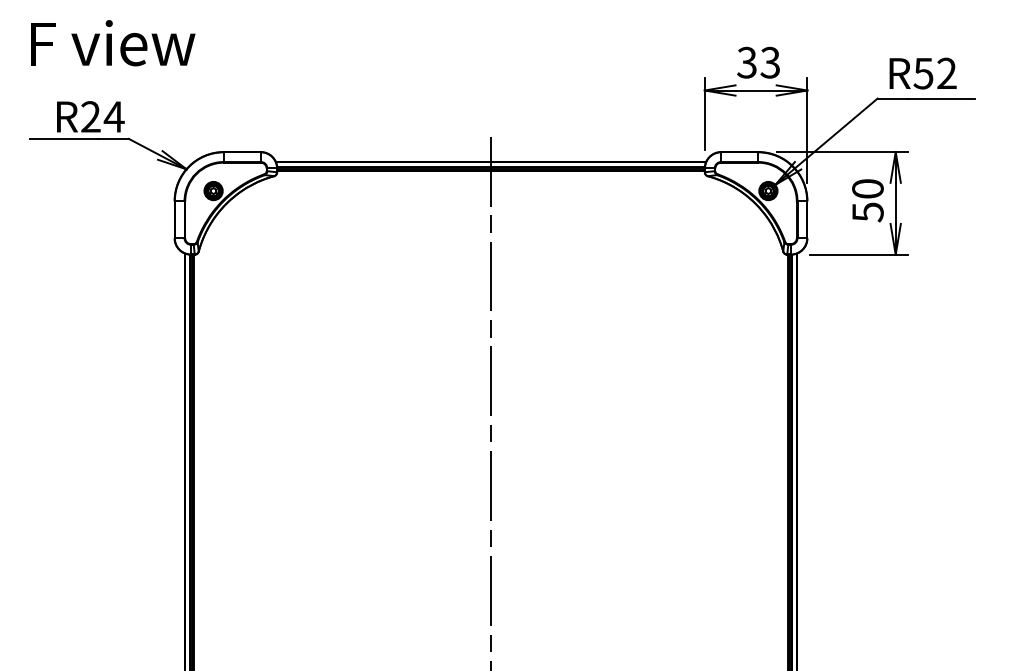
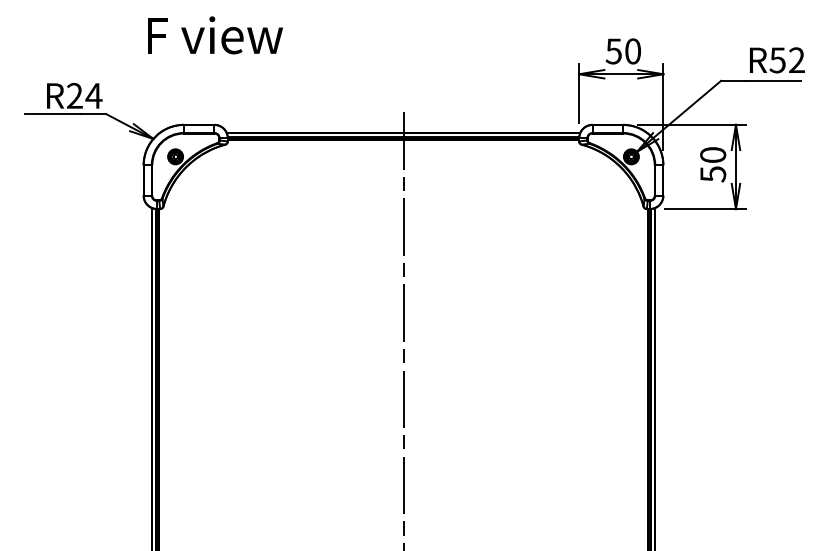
text: (113, 43) -> (215, 35), moved
text: (758, 62) -> (623, 51), 33 -> 50
text: (922, 73) -> (776, 60), moved

